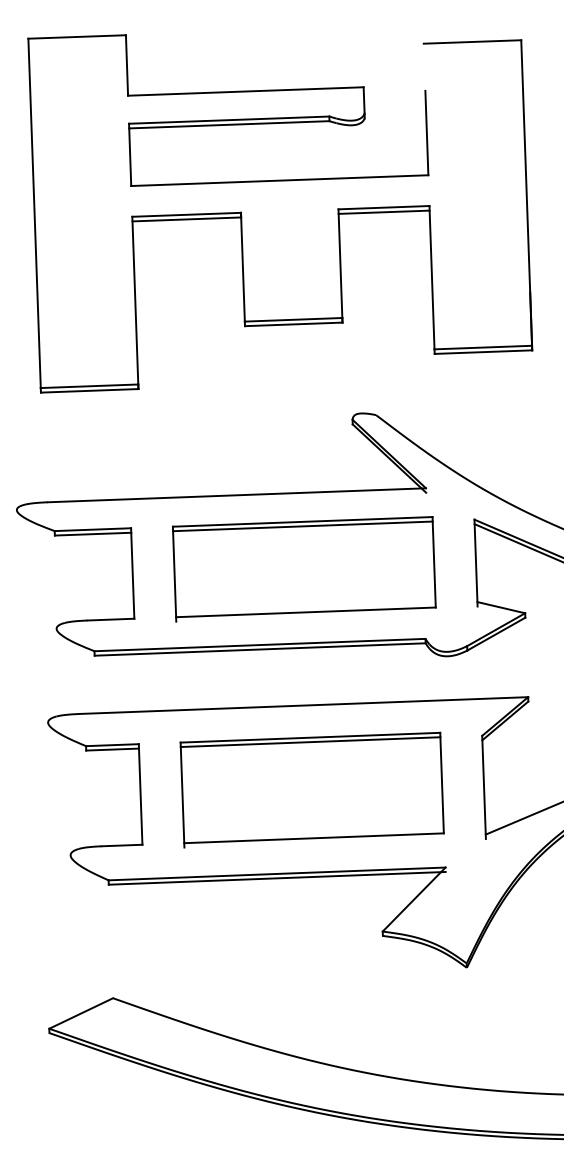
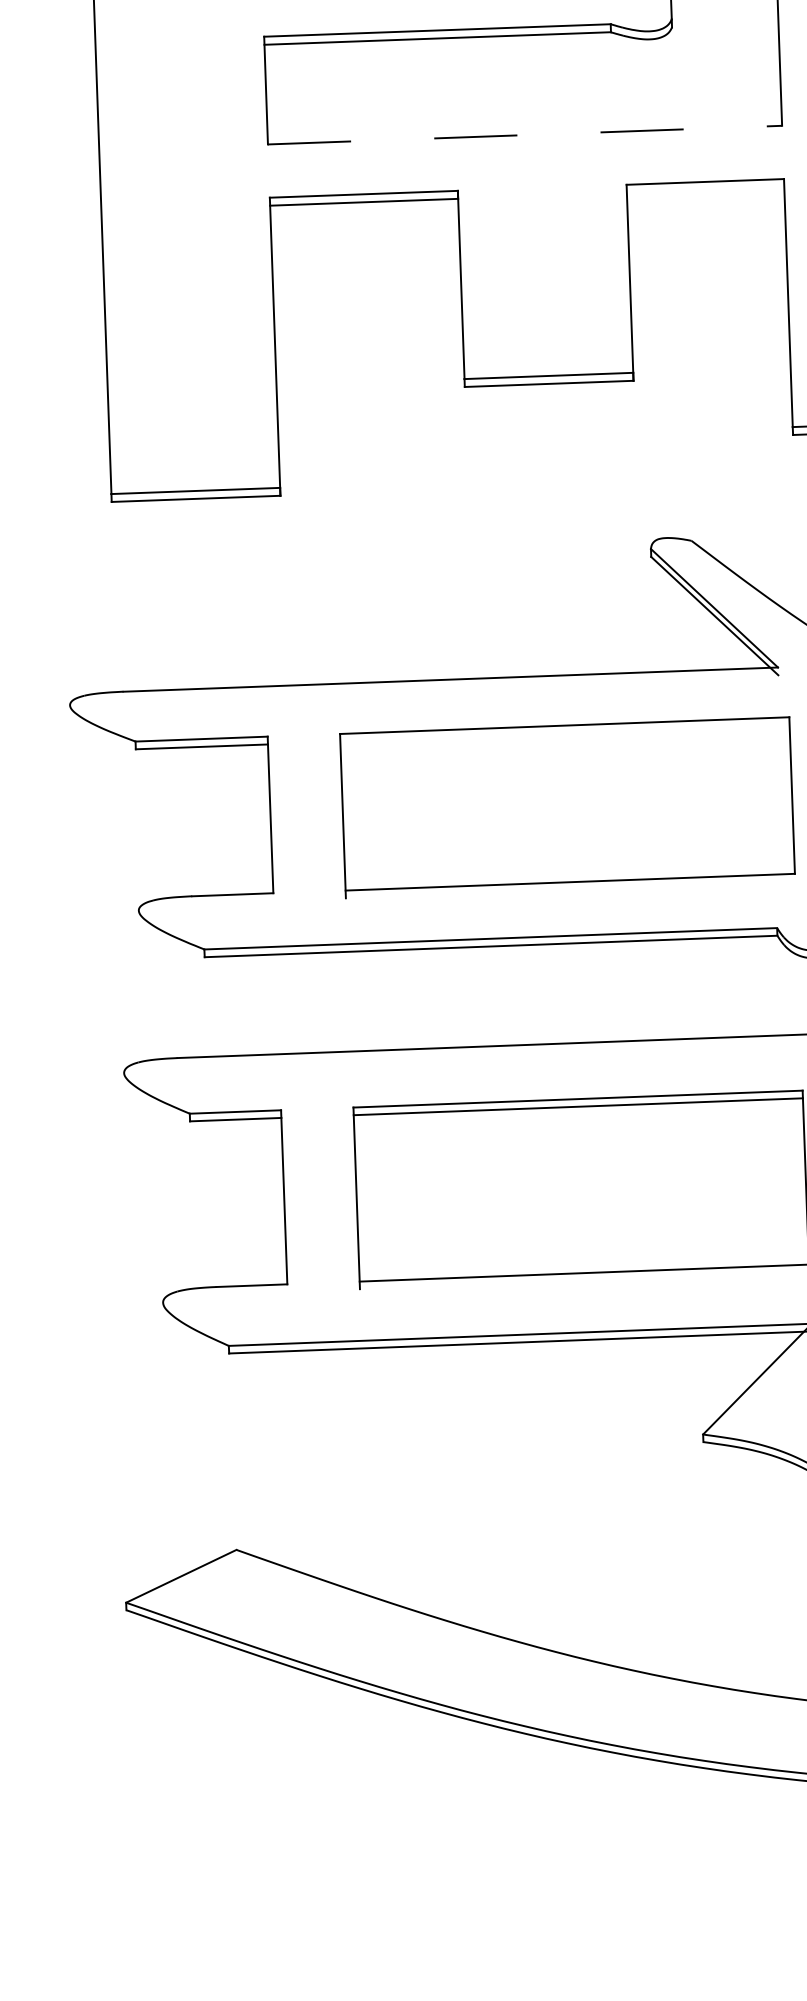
line: (279, 180) -> (524, 134), solid -> dashed
line: (383, 211) -> (704, 188), removed
line: (302, 526) -> (564, 733), removed

